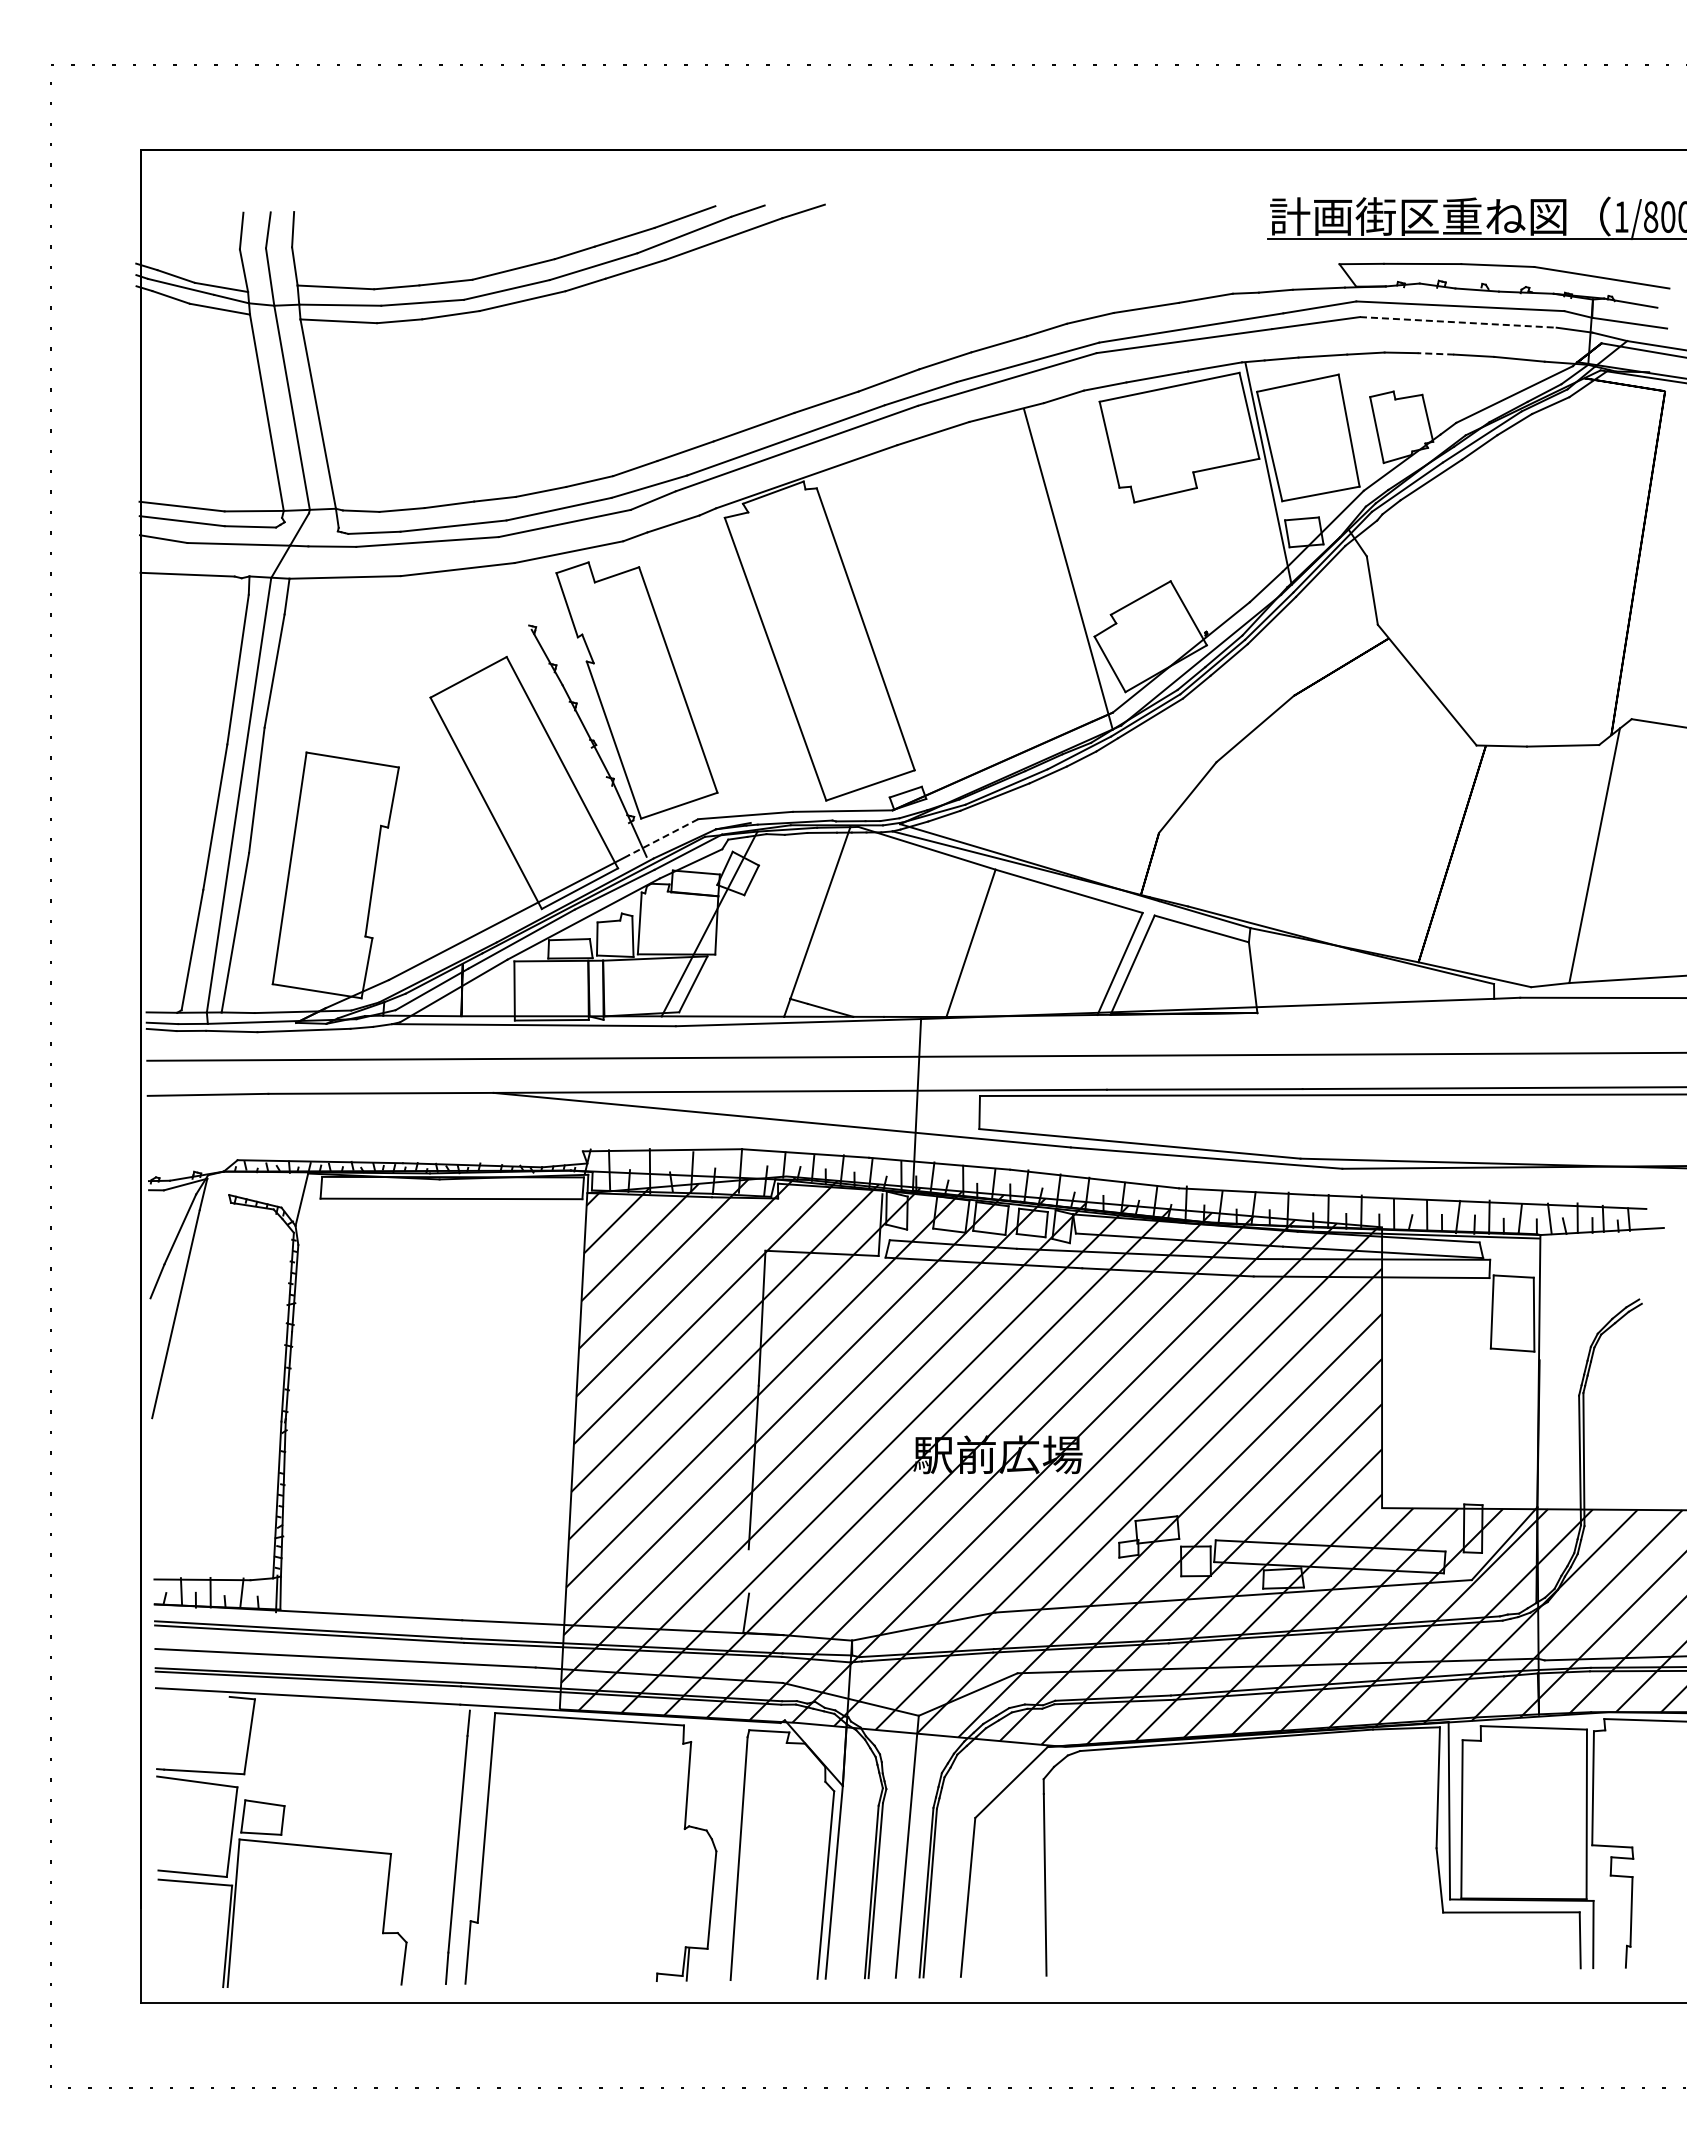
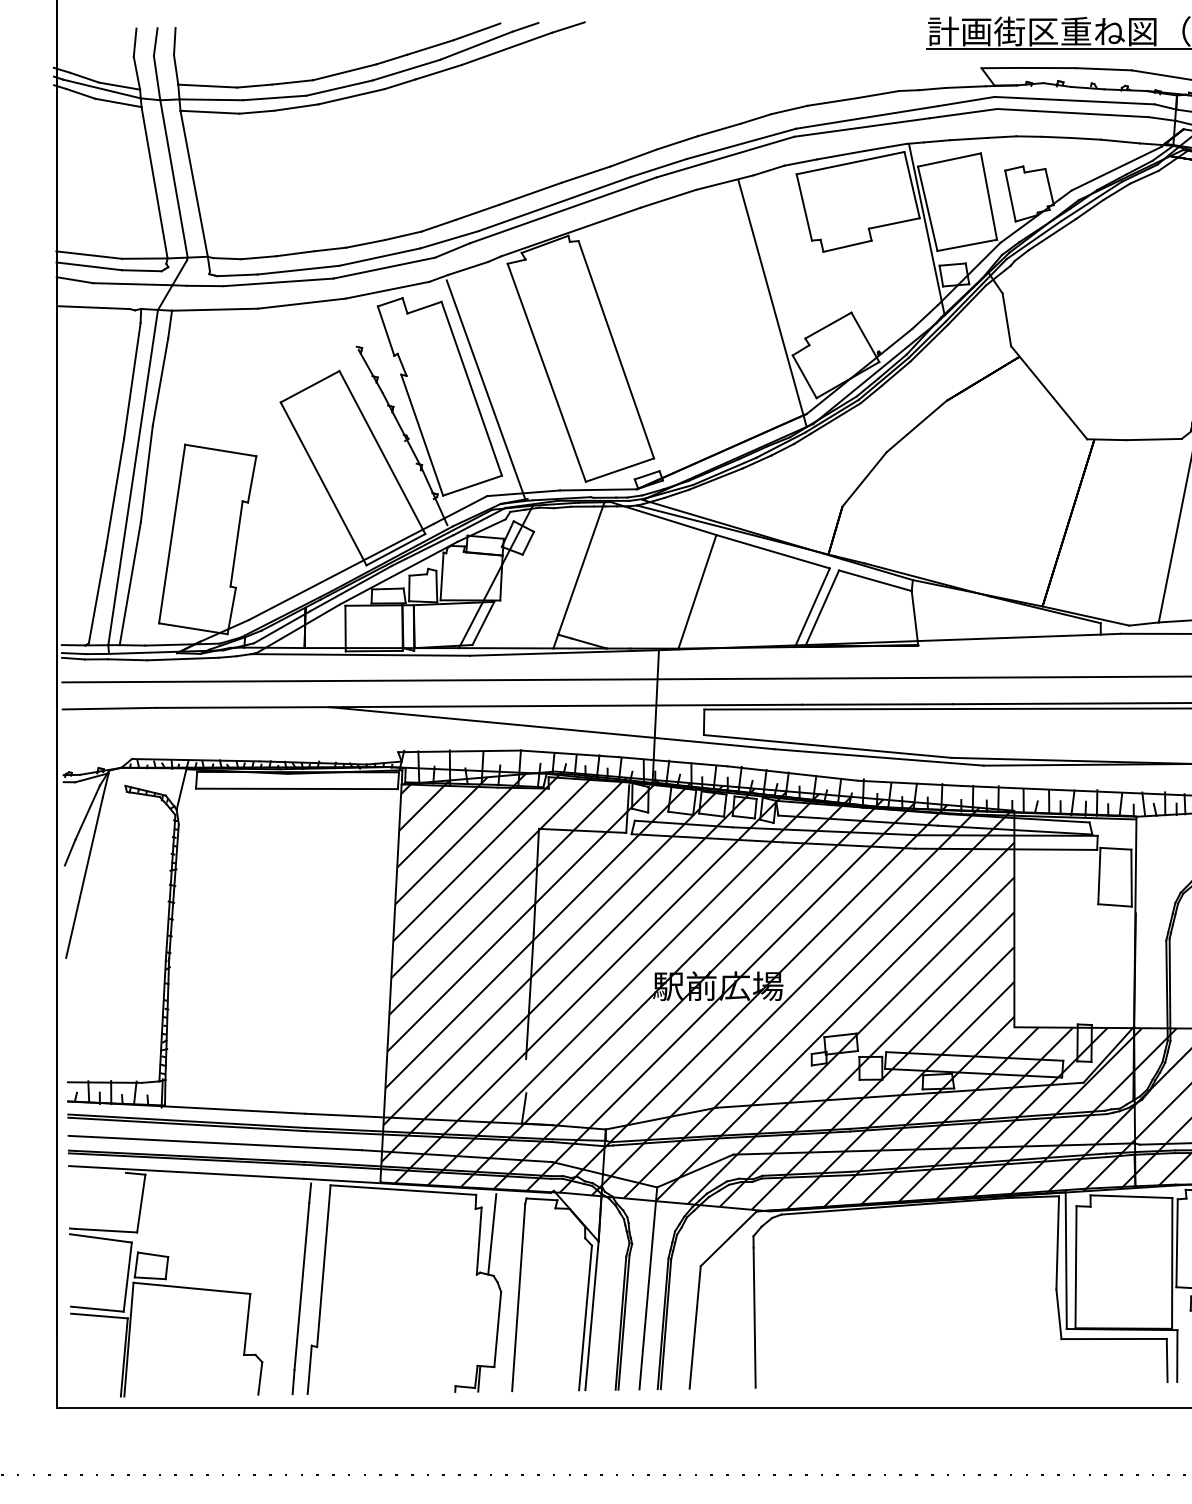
line: (1458, 322) -> (1073, 113), dashed -> solid
line: (1435, 353) -> (1055, 137), dashed -> solid
line: (696, 680) -> (485, 389), added
line: (663, 837) -> (460, 510), dashed -> solid
line: (704, 1776) -> (491, 1234), added

